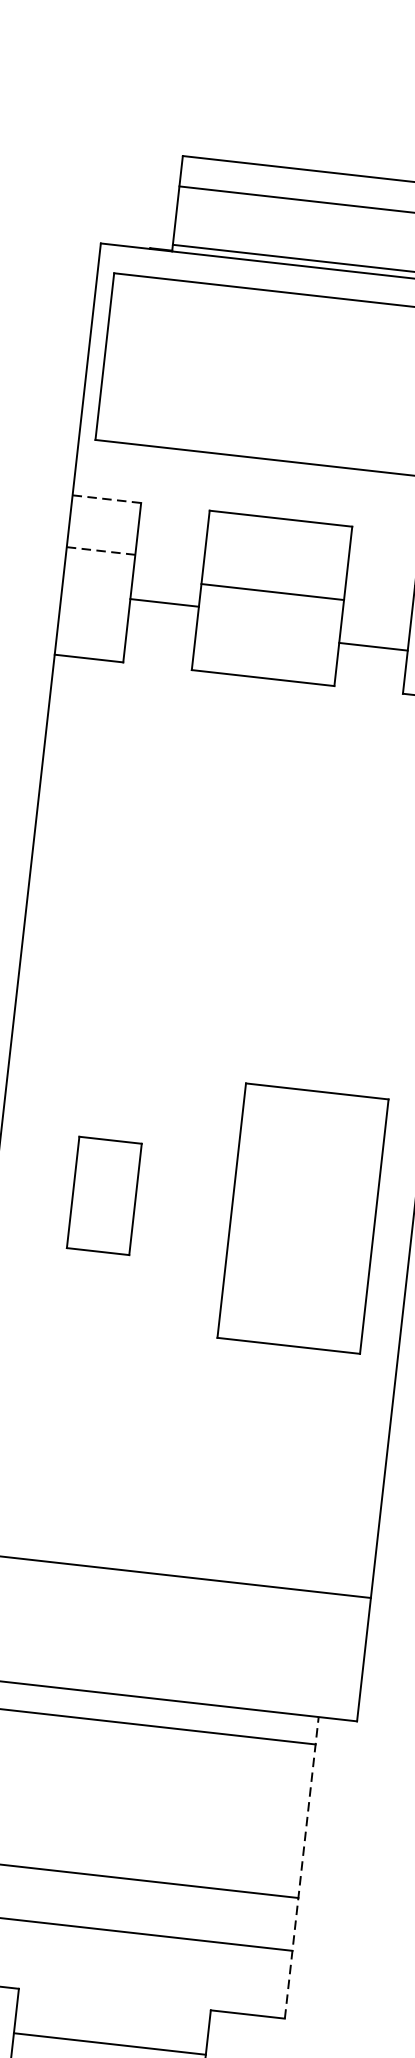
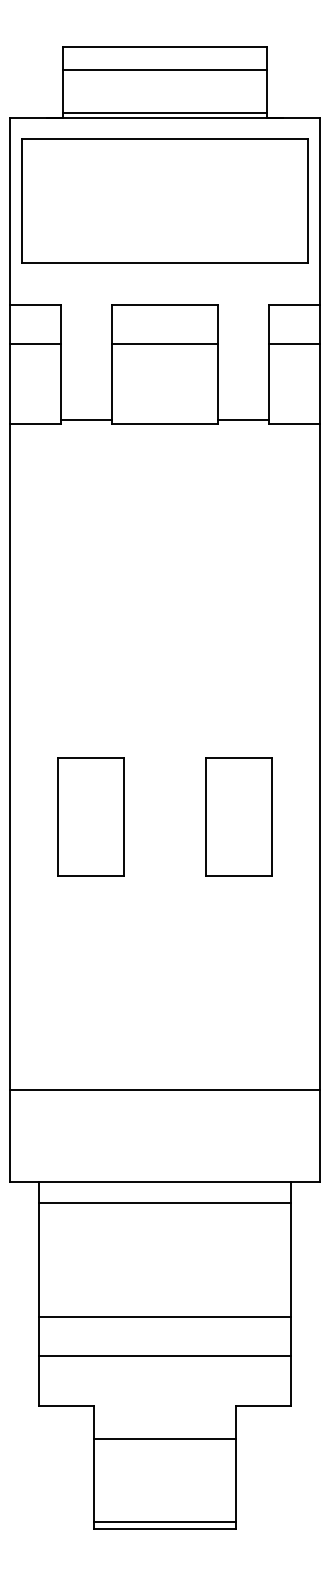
line: (108, 499) -> (36, 305), dashed -> solid
line: (102, 550) -> (36, 343), dashed -> solid
line: (272, 591) -> (164, 343), moved
line: (164, 602) -> (86, 419), moved
line: (372, 646) -> (242, 419), moved
part: (103, 1194) -> (90, 816), size x1.43
part: (302, 1217) -> (238, 816), size x0.62
line: (302, 1866) -> (291, 1293), dashed -> solid

